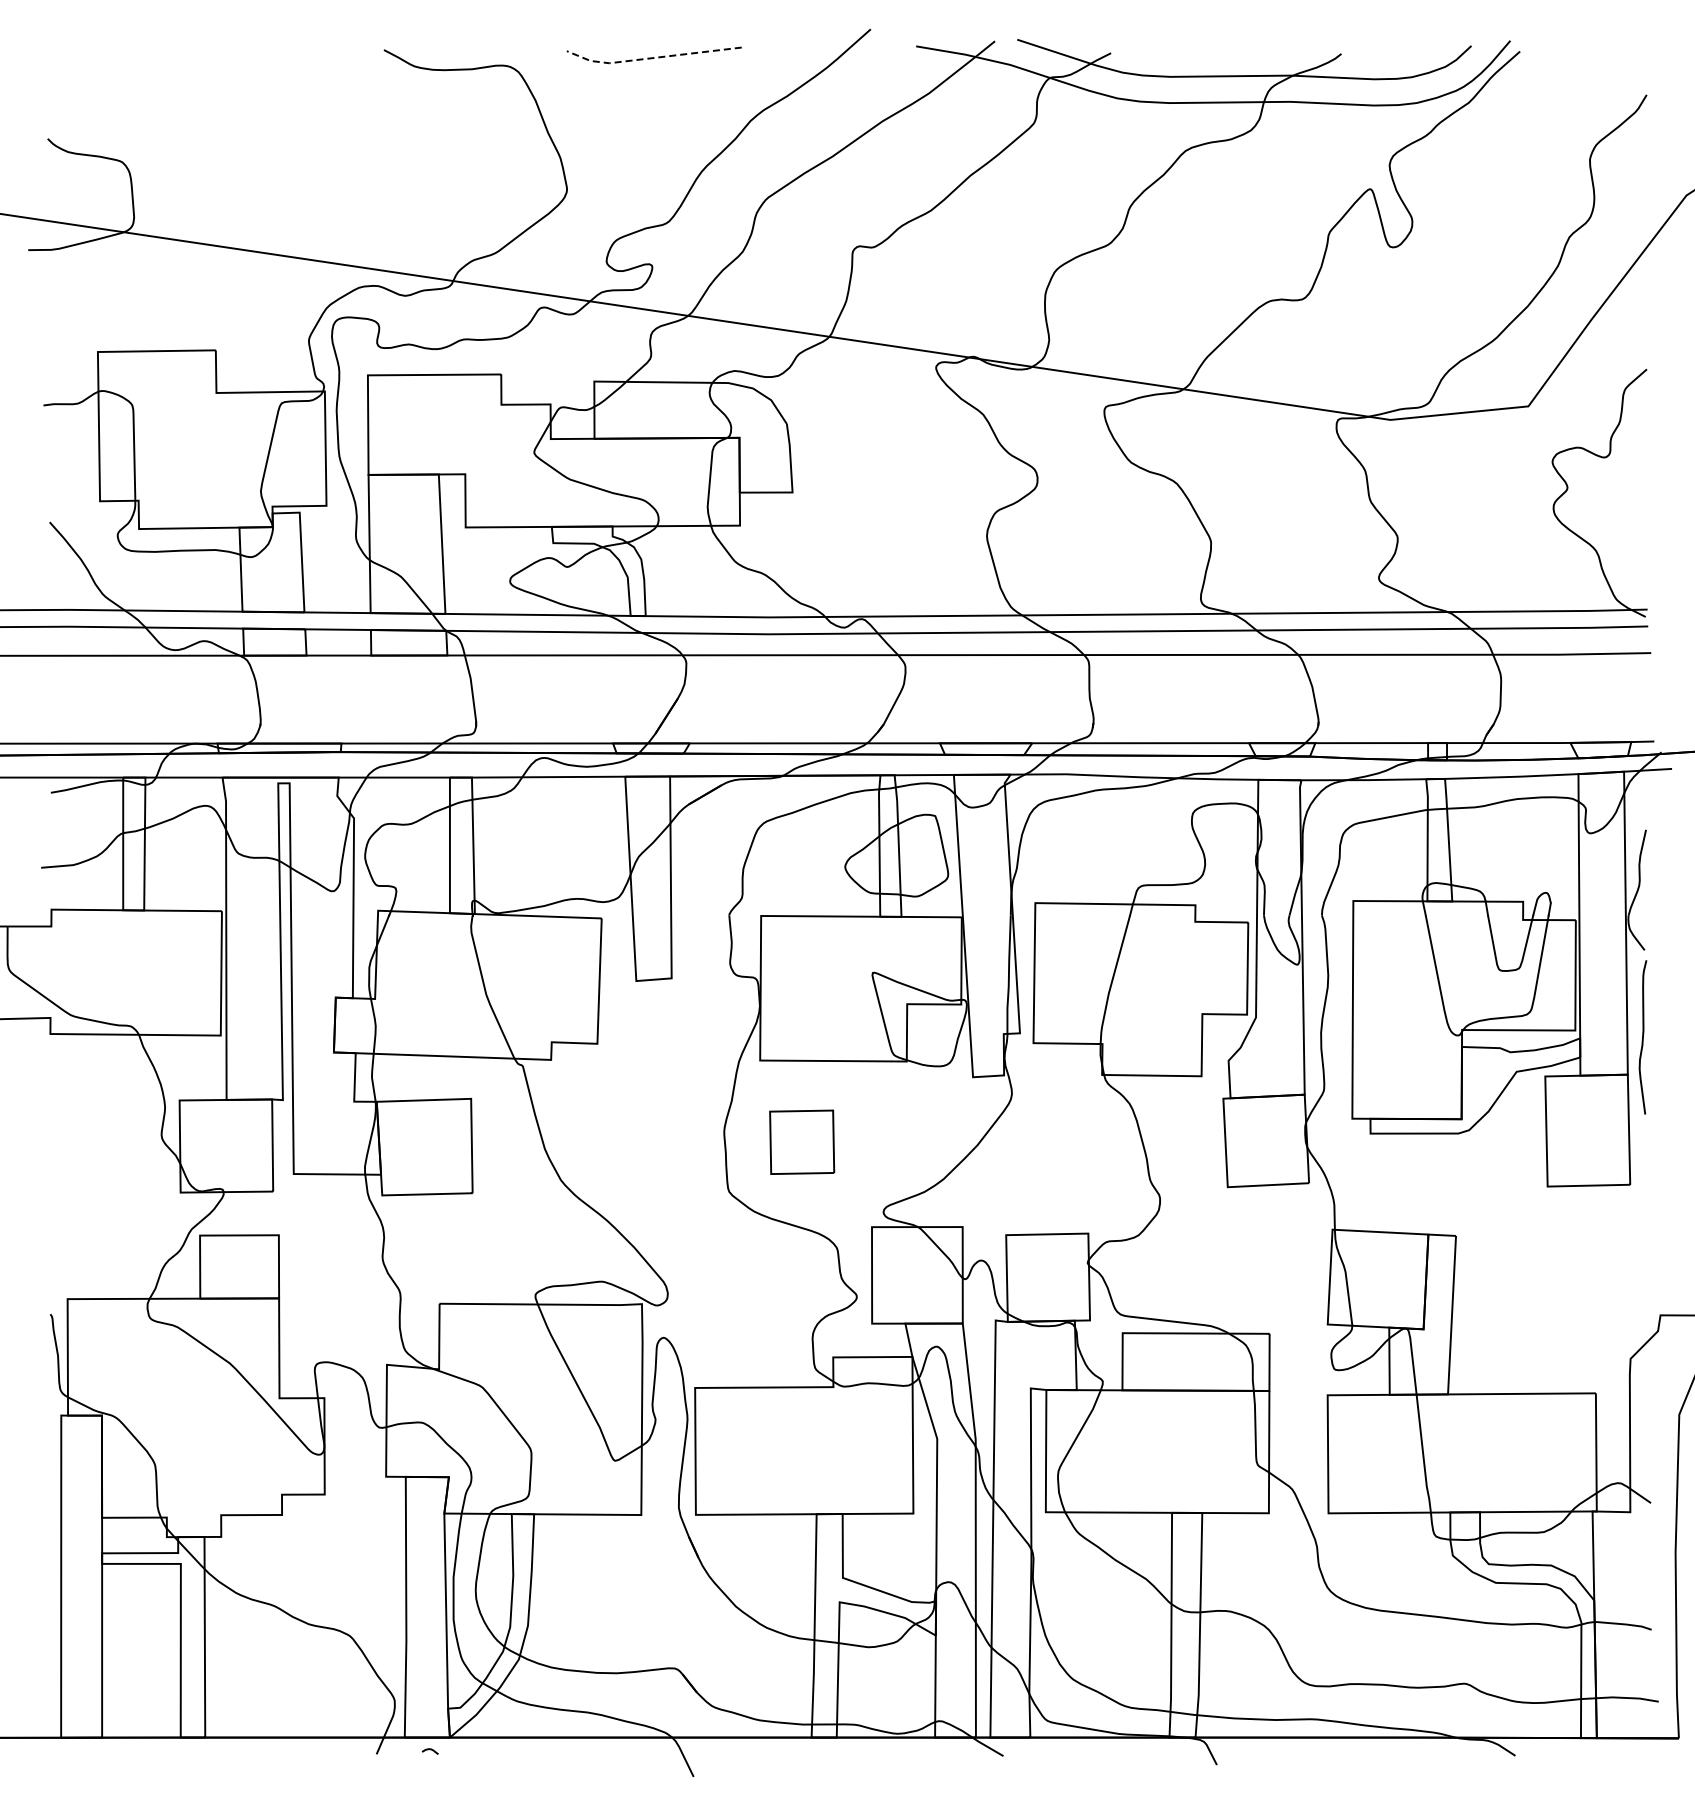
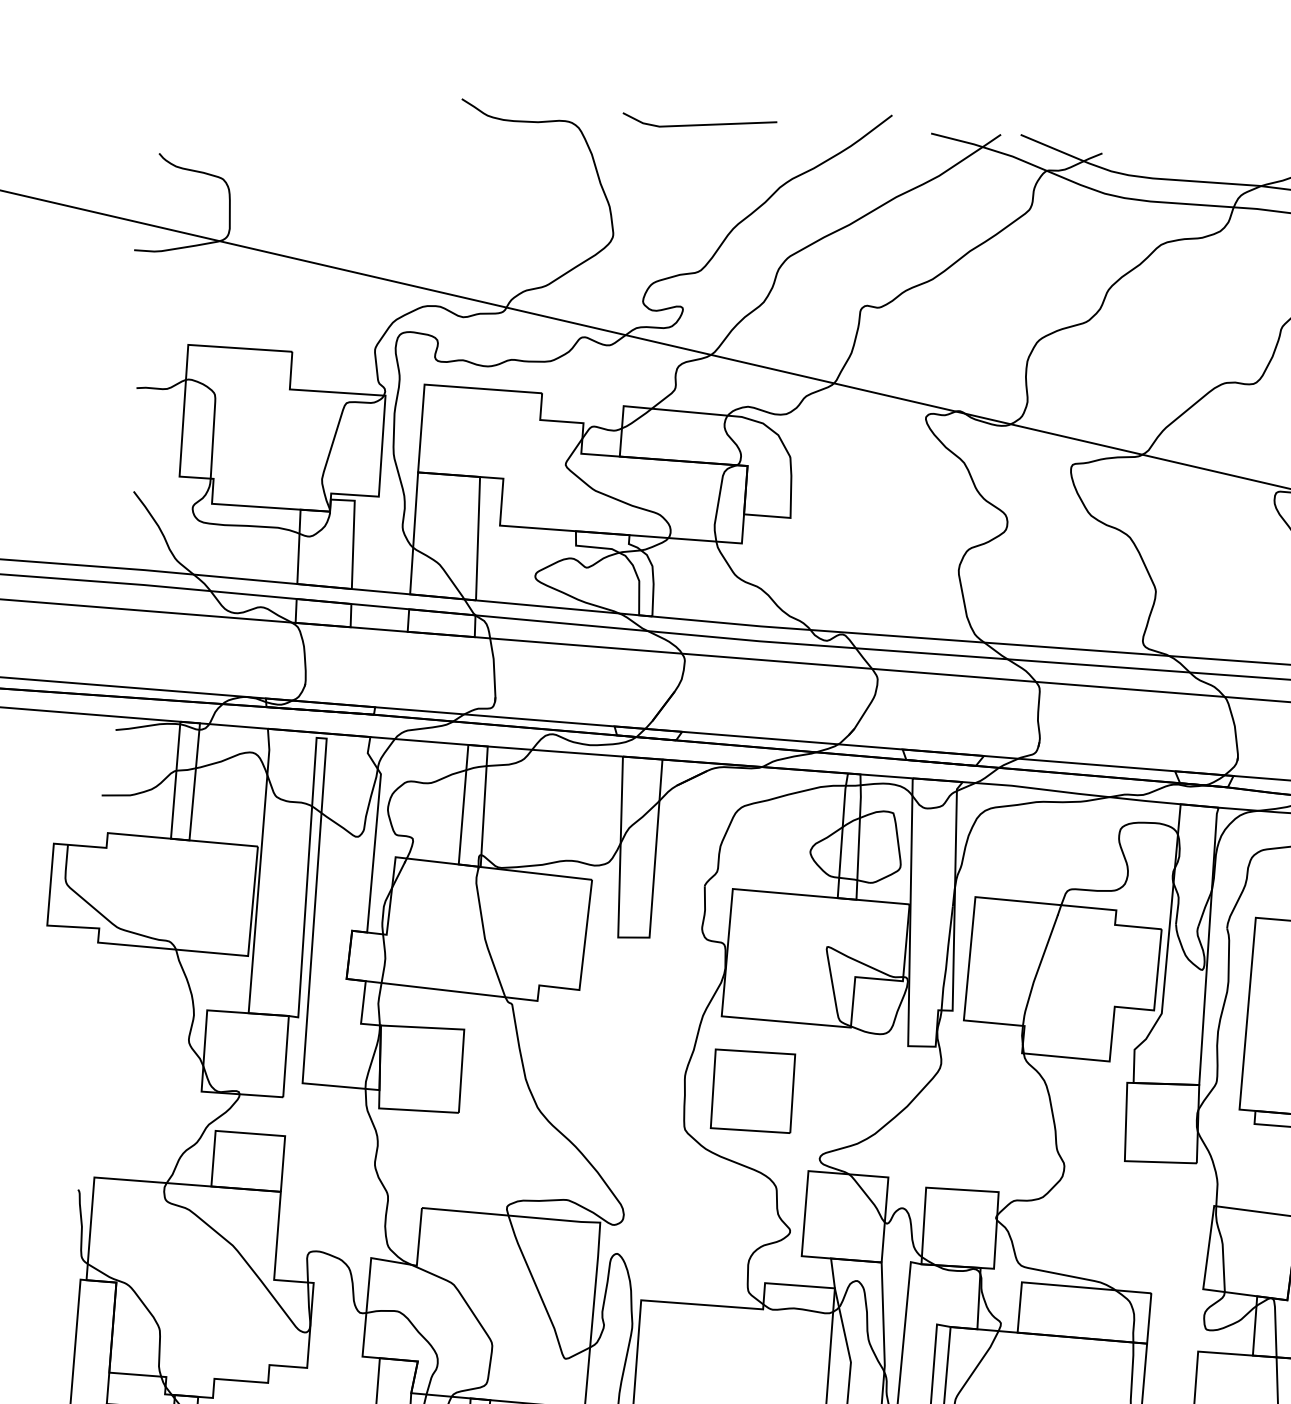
line: (651, 58) -> (697, 125), dashed -> solid
part: (801, 1142) -> (752, 1091), size x1.43

